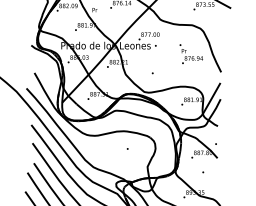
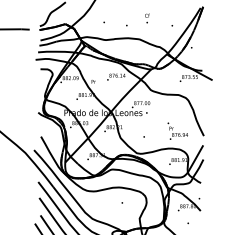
text: (190, 53) -> (177, 130), moved

